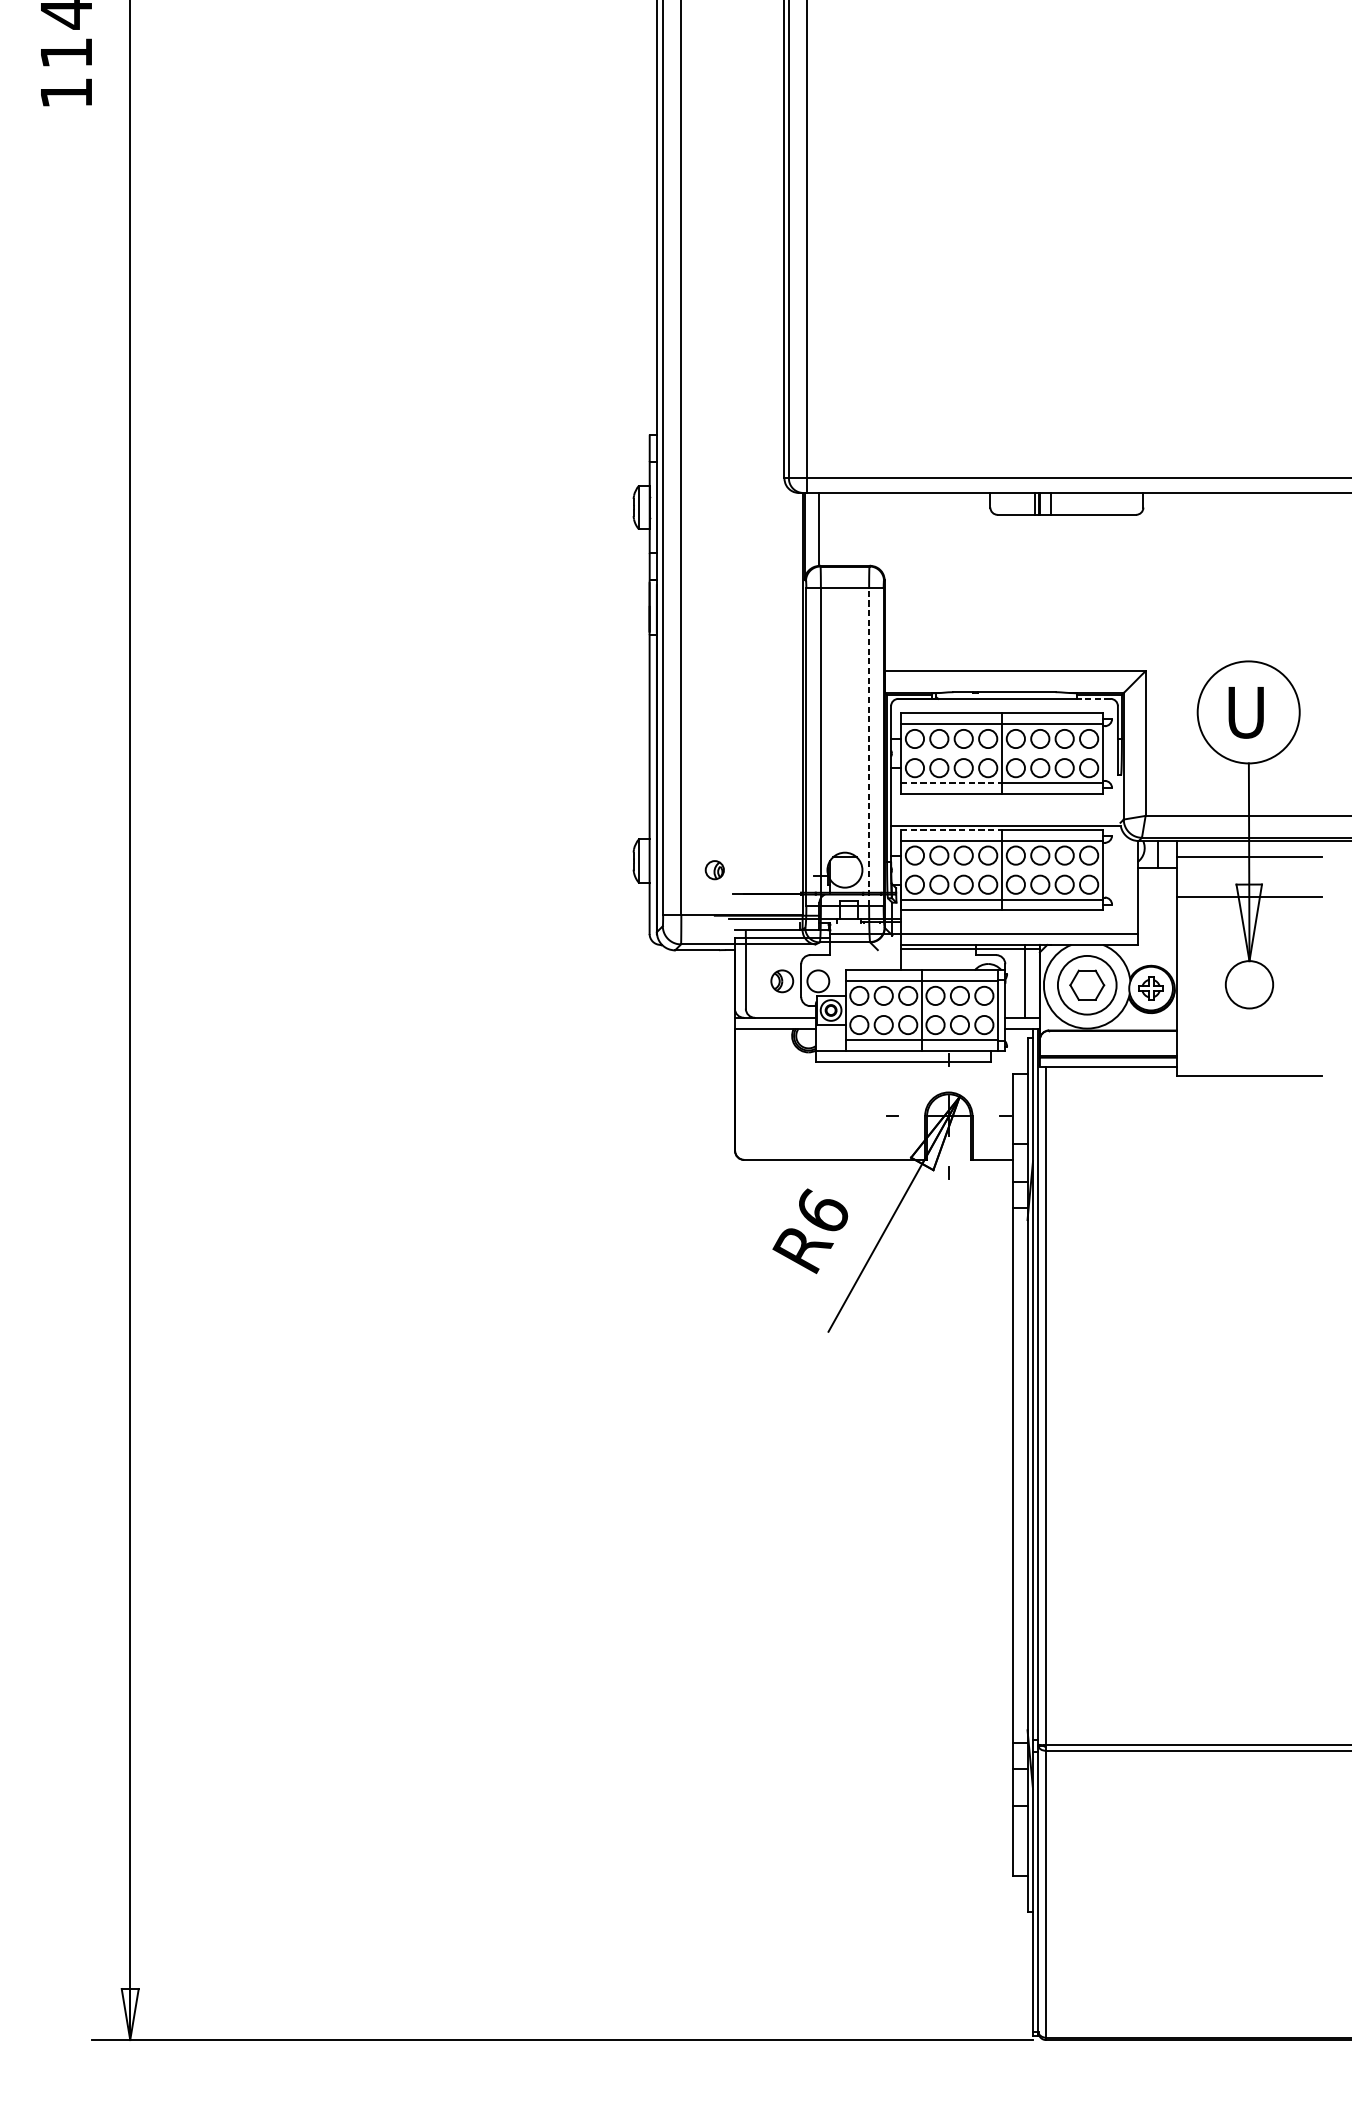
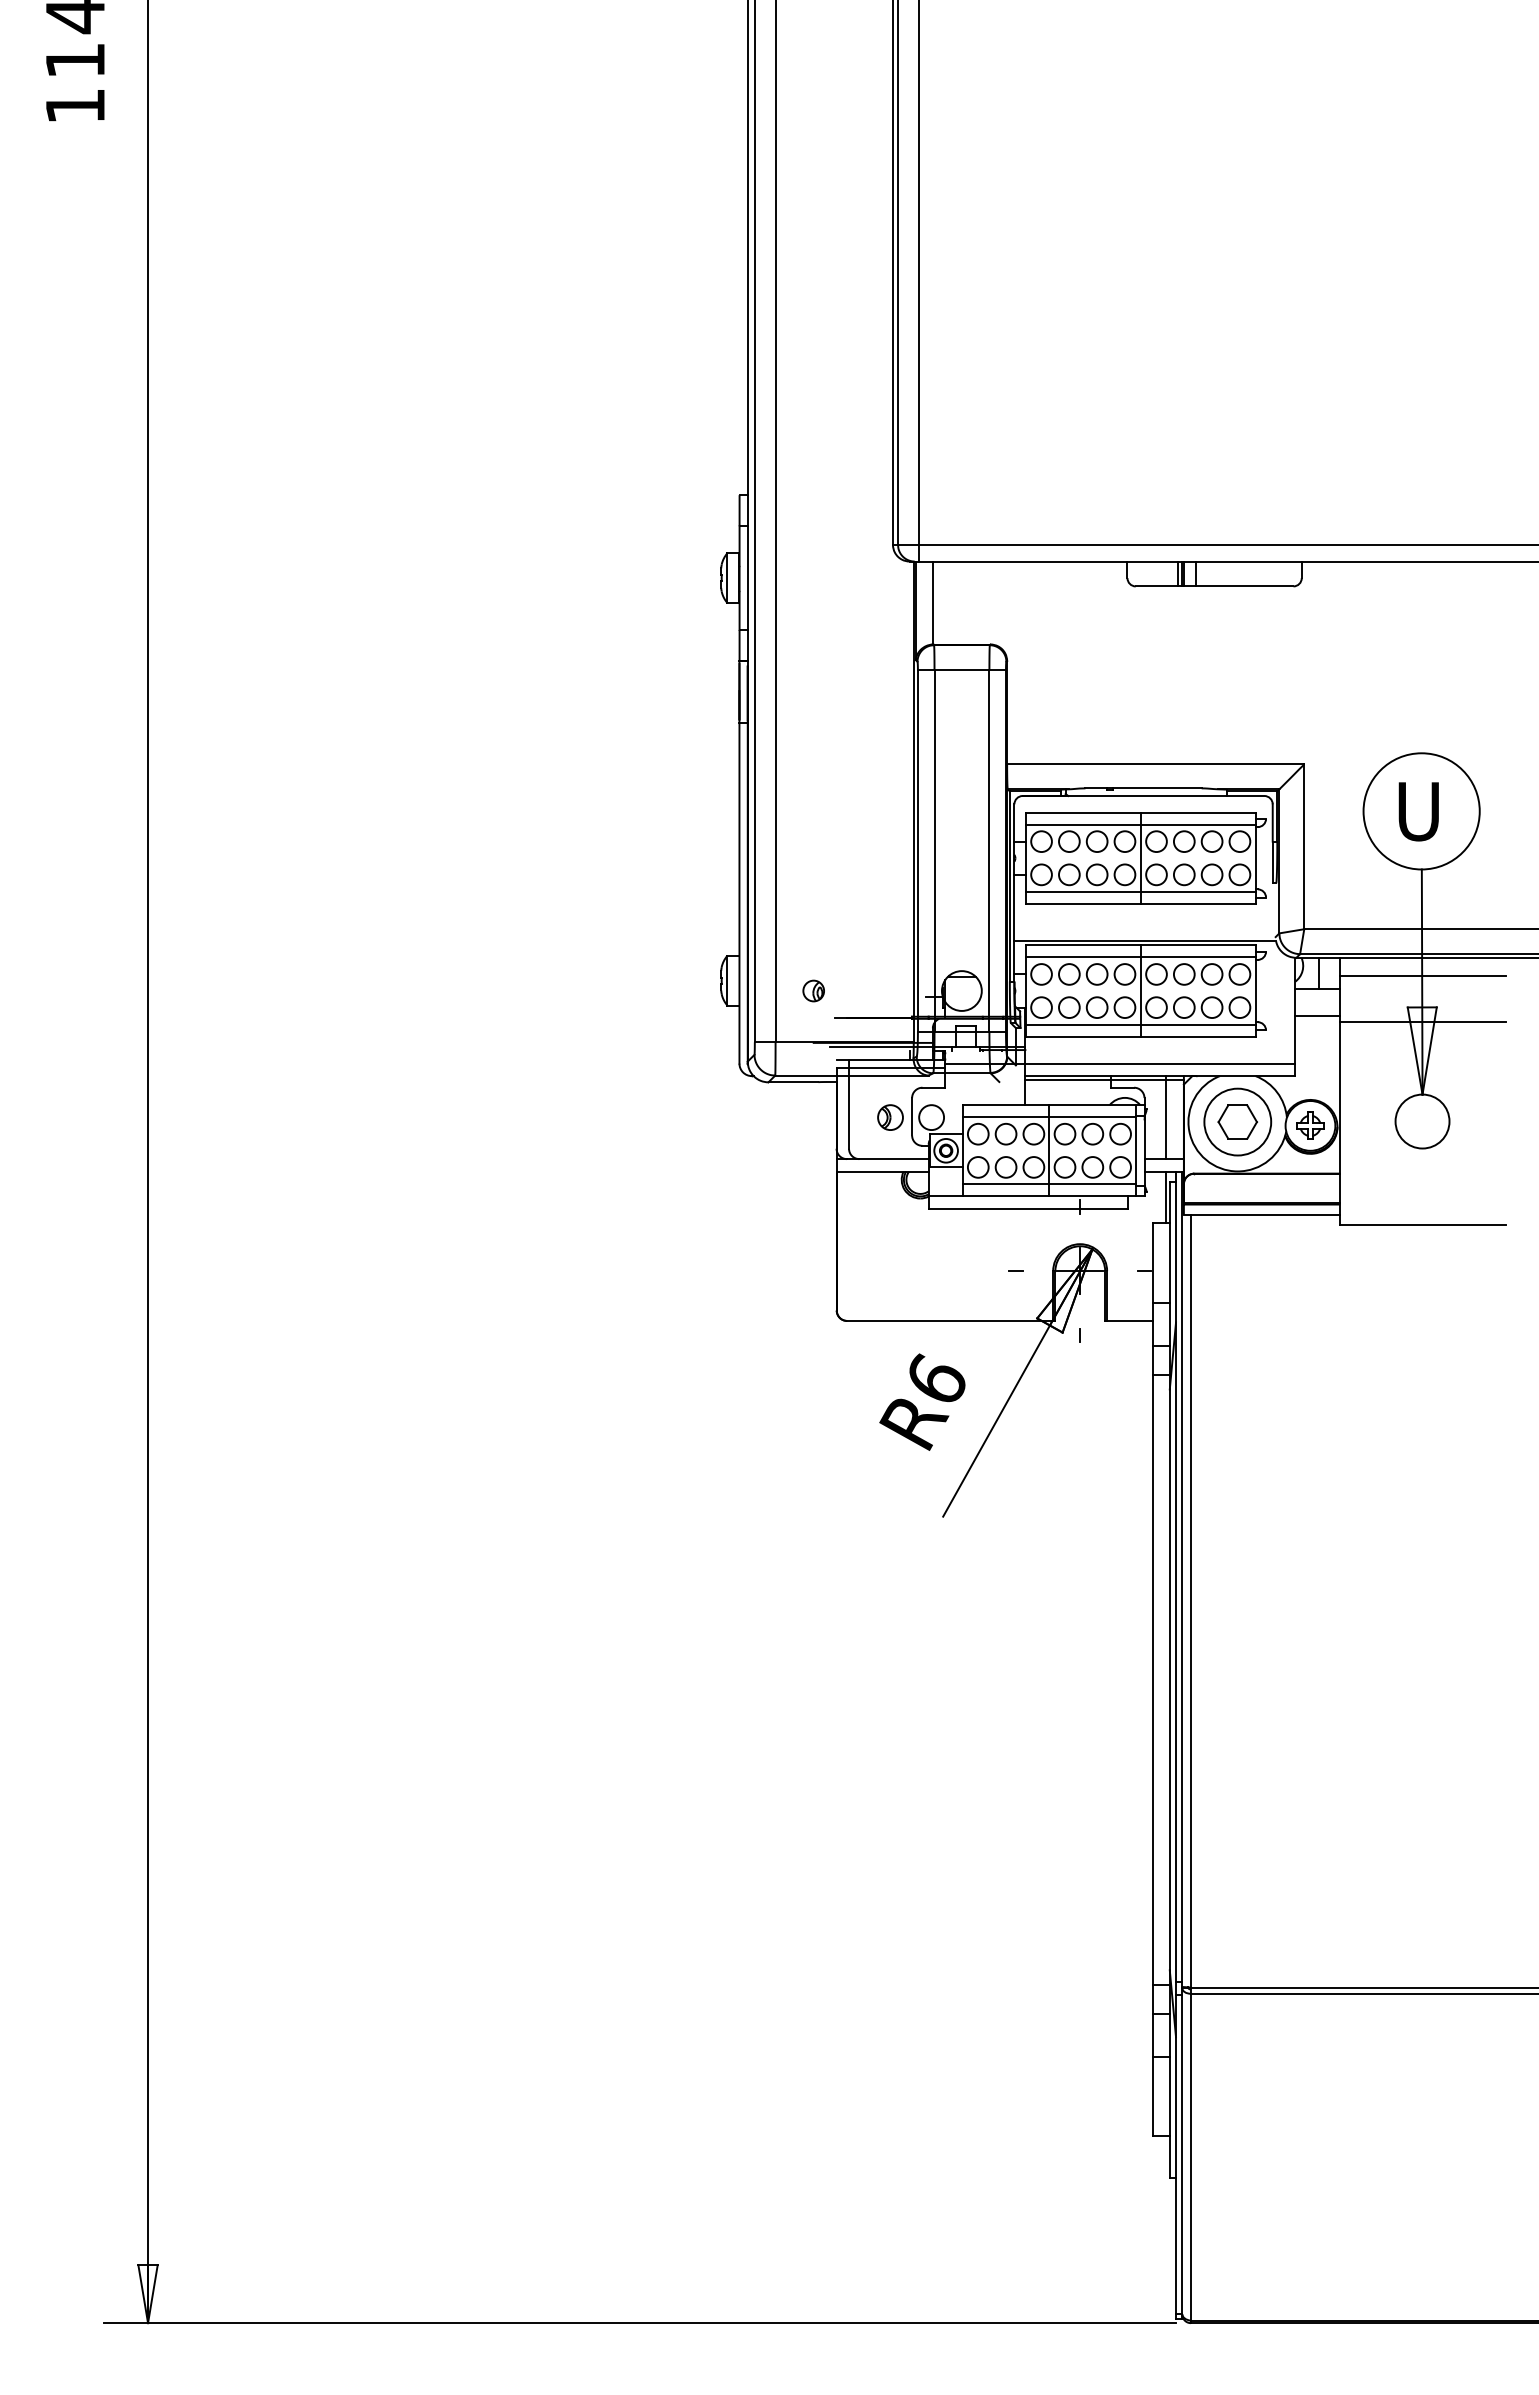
line: (1094, 698) -> (1245, 795), dashed -> solid
line: (869, 746) -> (989, 850), dashed -> solid
line: (951, 782) -> (1083, 891), dashed -> solid
line: (951, 830) -> (1083, 945), dashed -> solid
line: (1157, 891) -> (1317, 1015), added
line: (1023, 1051) -> (1165, 1197), added

